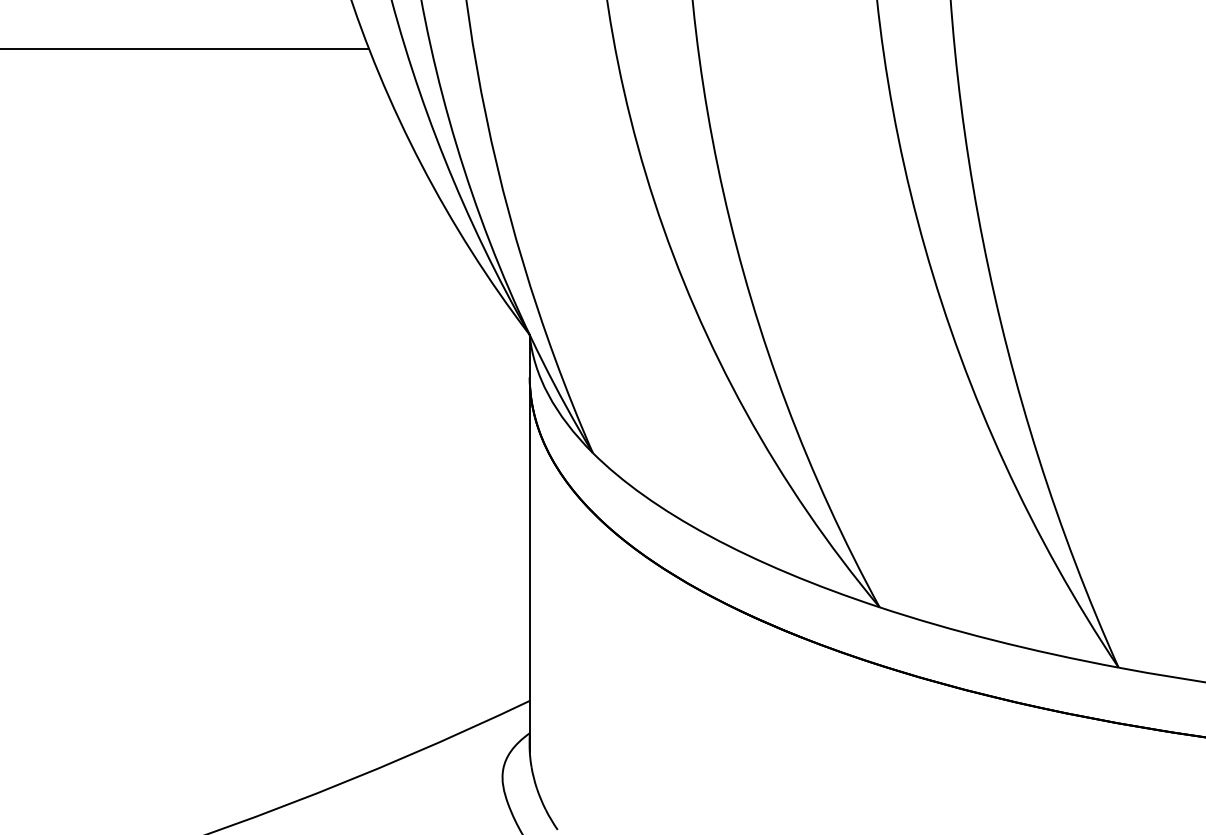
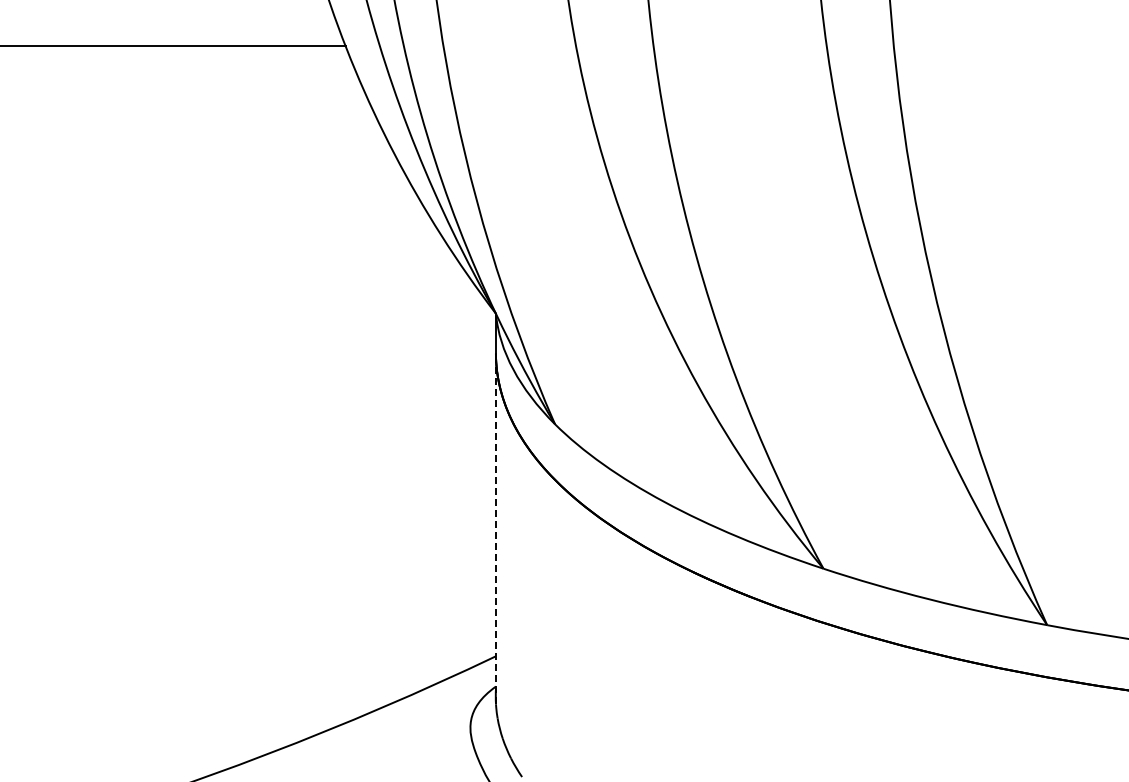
line: (530, 566) -> (496, 530), solid -> dashed

